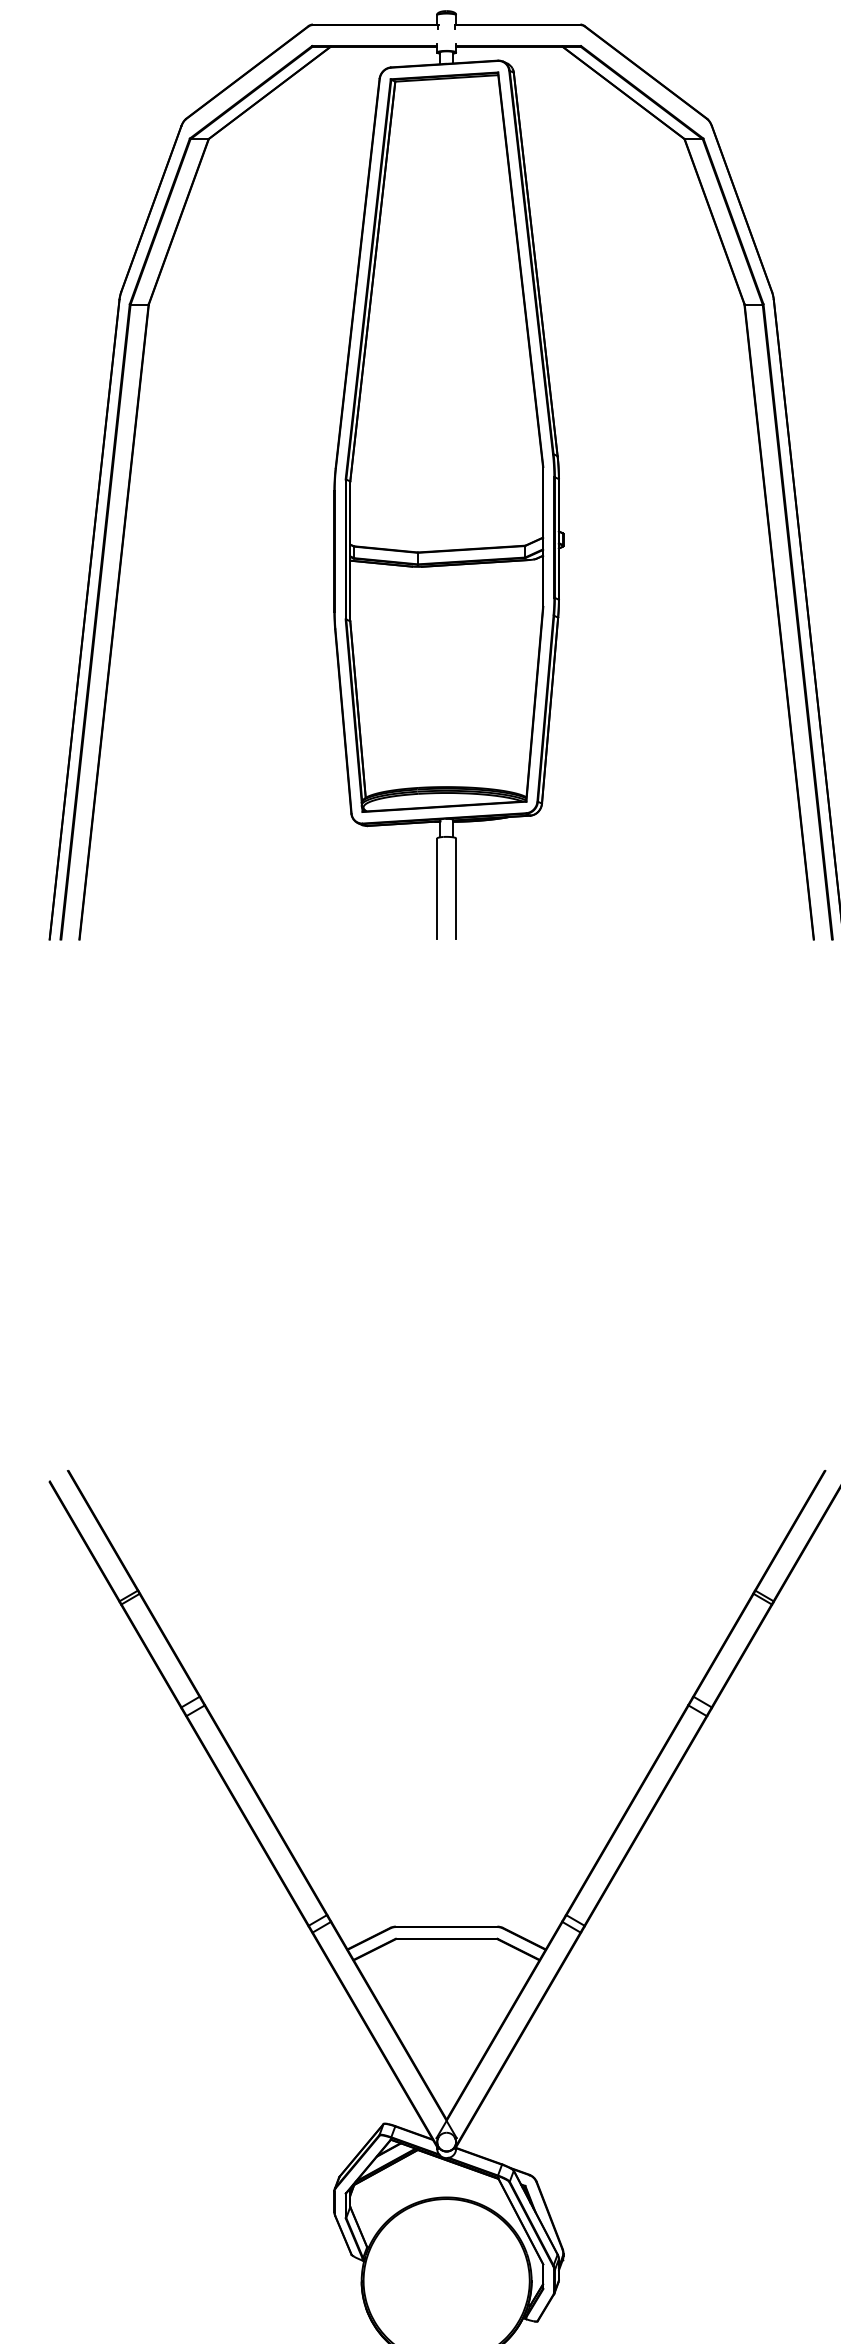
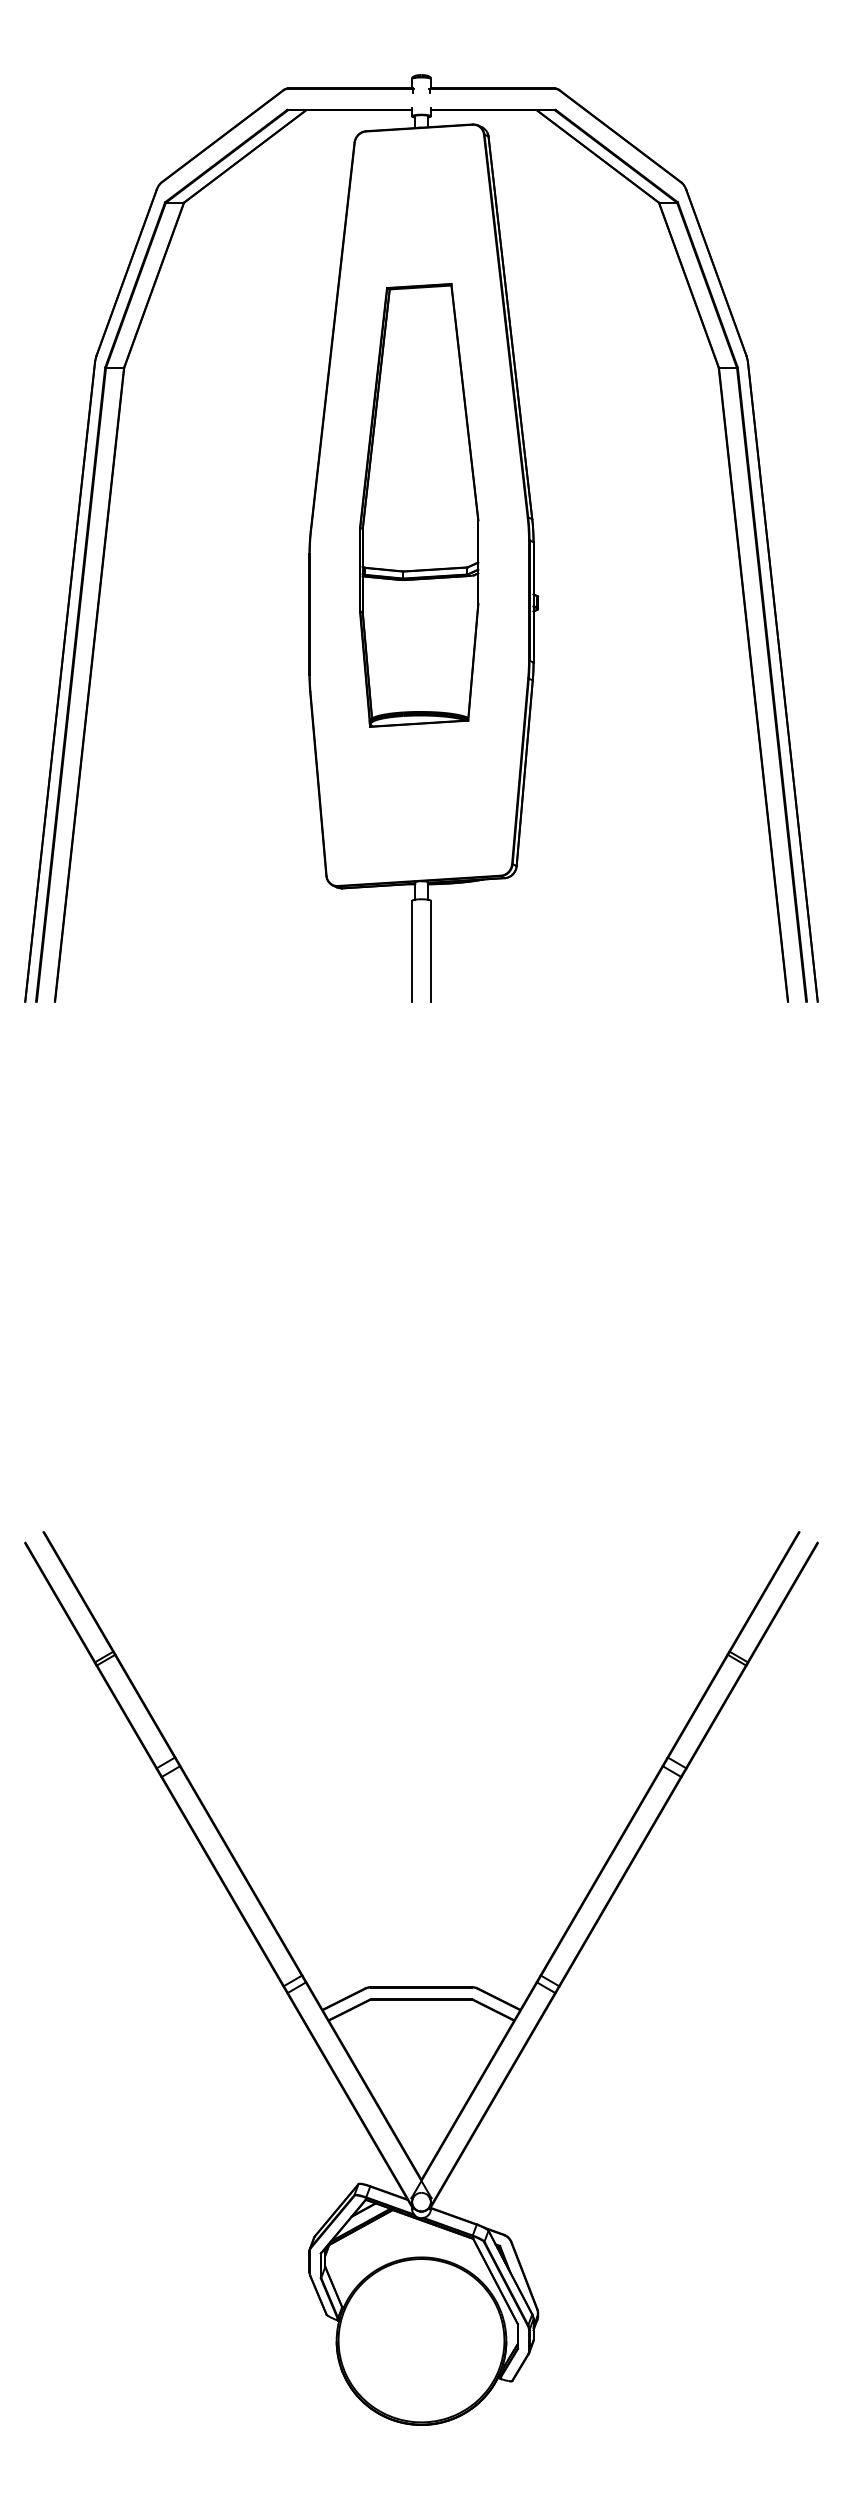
part: (443, 442) -> (418, 505), size x0.6

